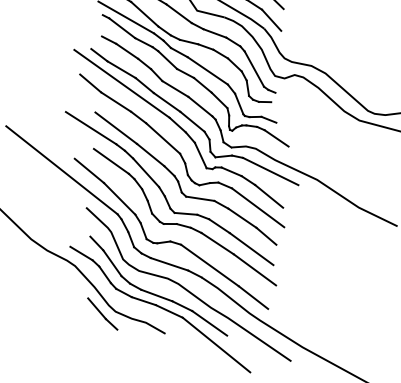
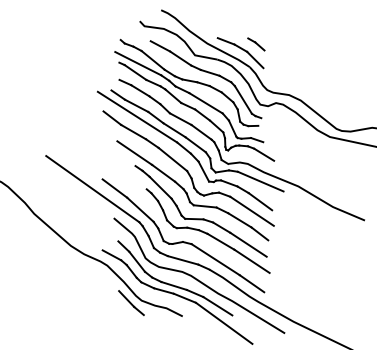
line: (91, 128) -> (114, 154), removed
line: (110, 160) -> (131, 179), removed

